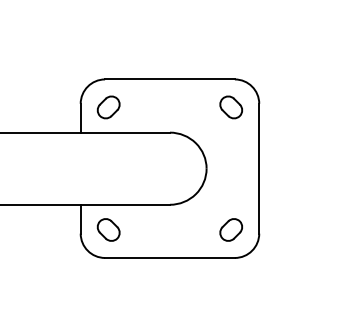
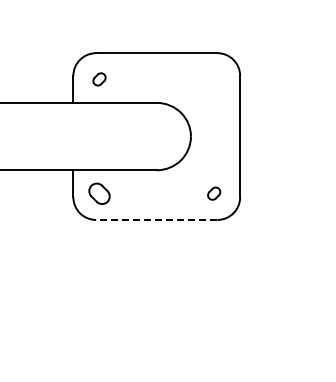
part: (108, 107) -> (99, 79), size x0.6
part: (231, 107) -> (214, 79), removed
part: (231, 229) -> (214, 193), size x0.6
line: (169, 257) -> (156, 219), solid -> dashed

